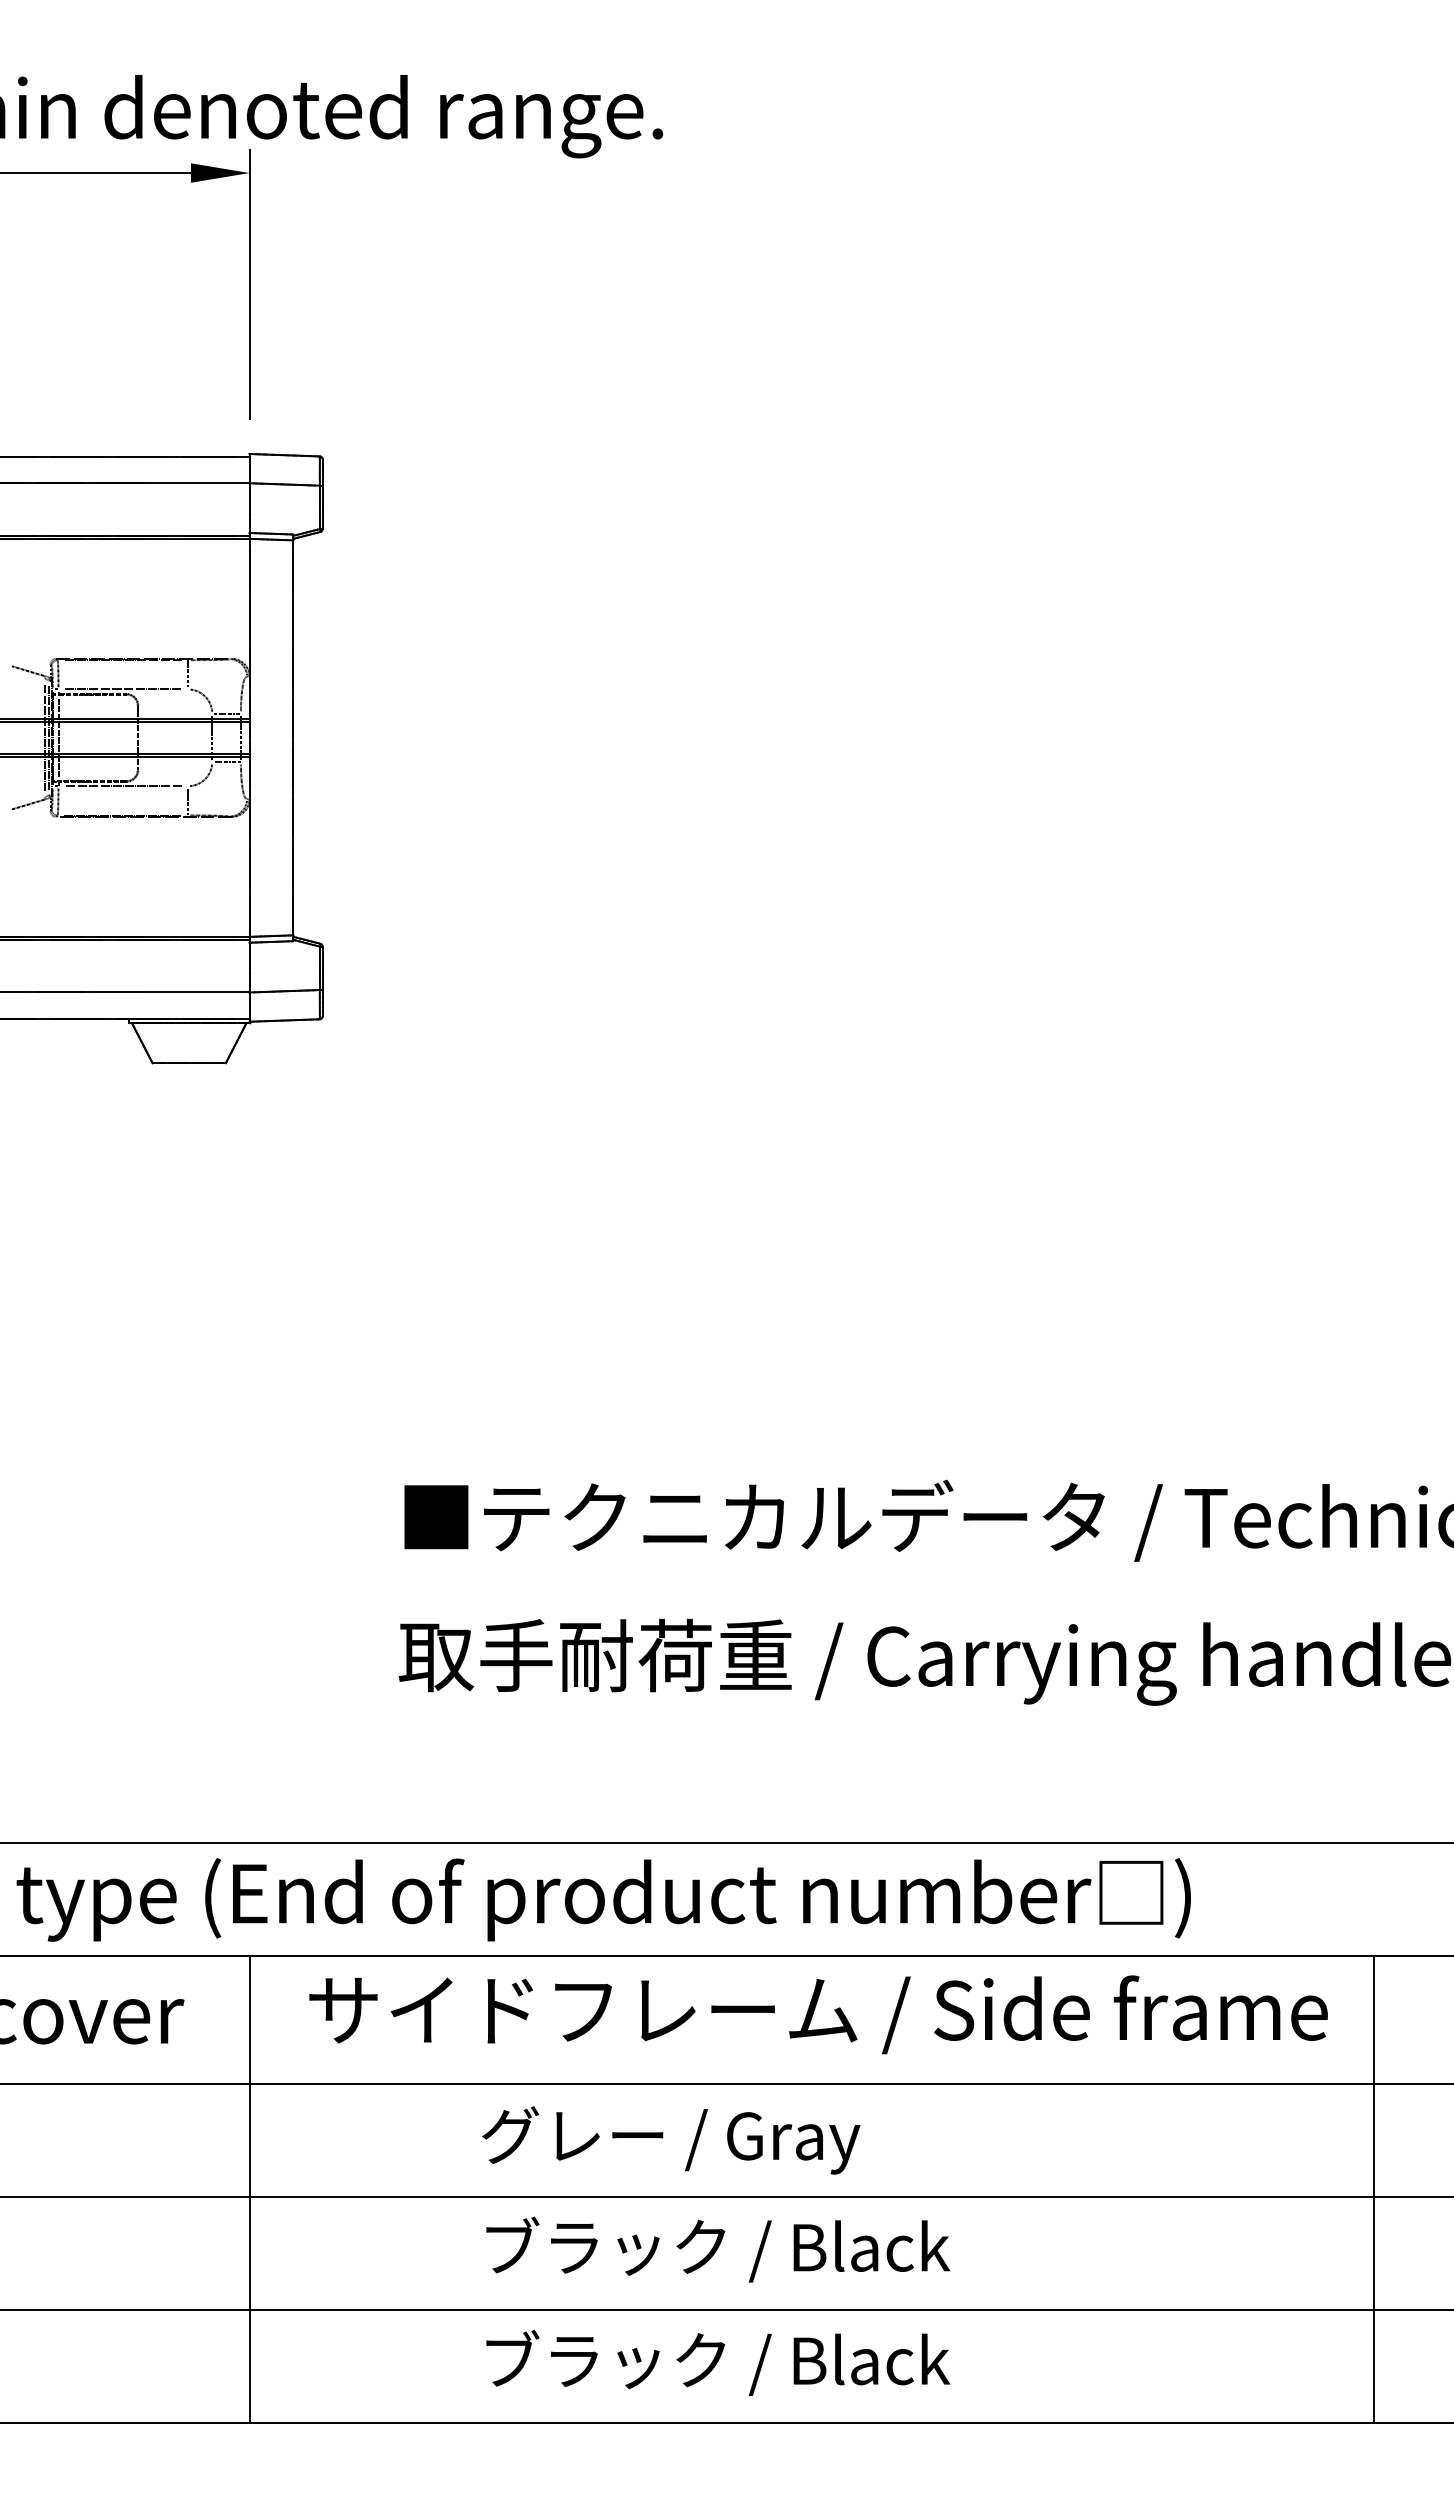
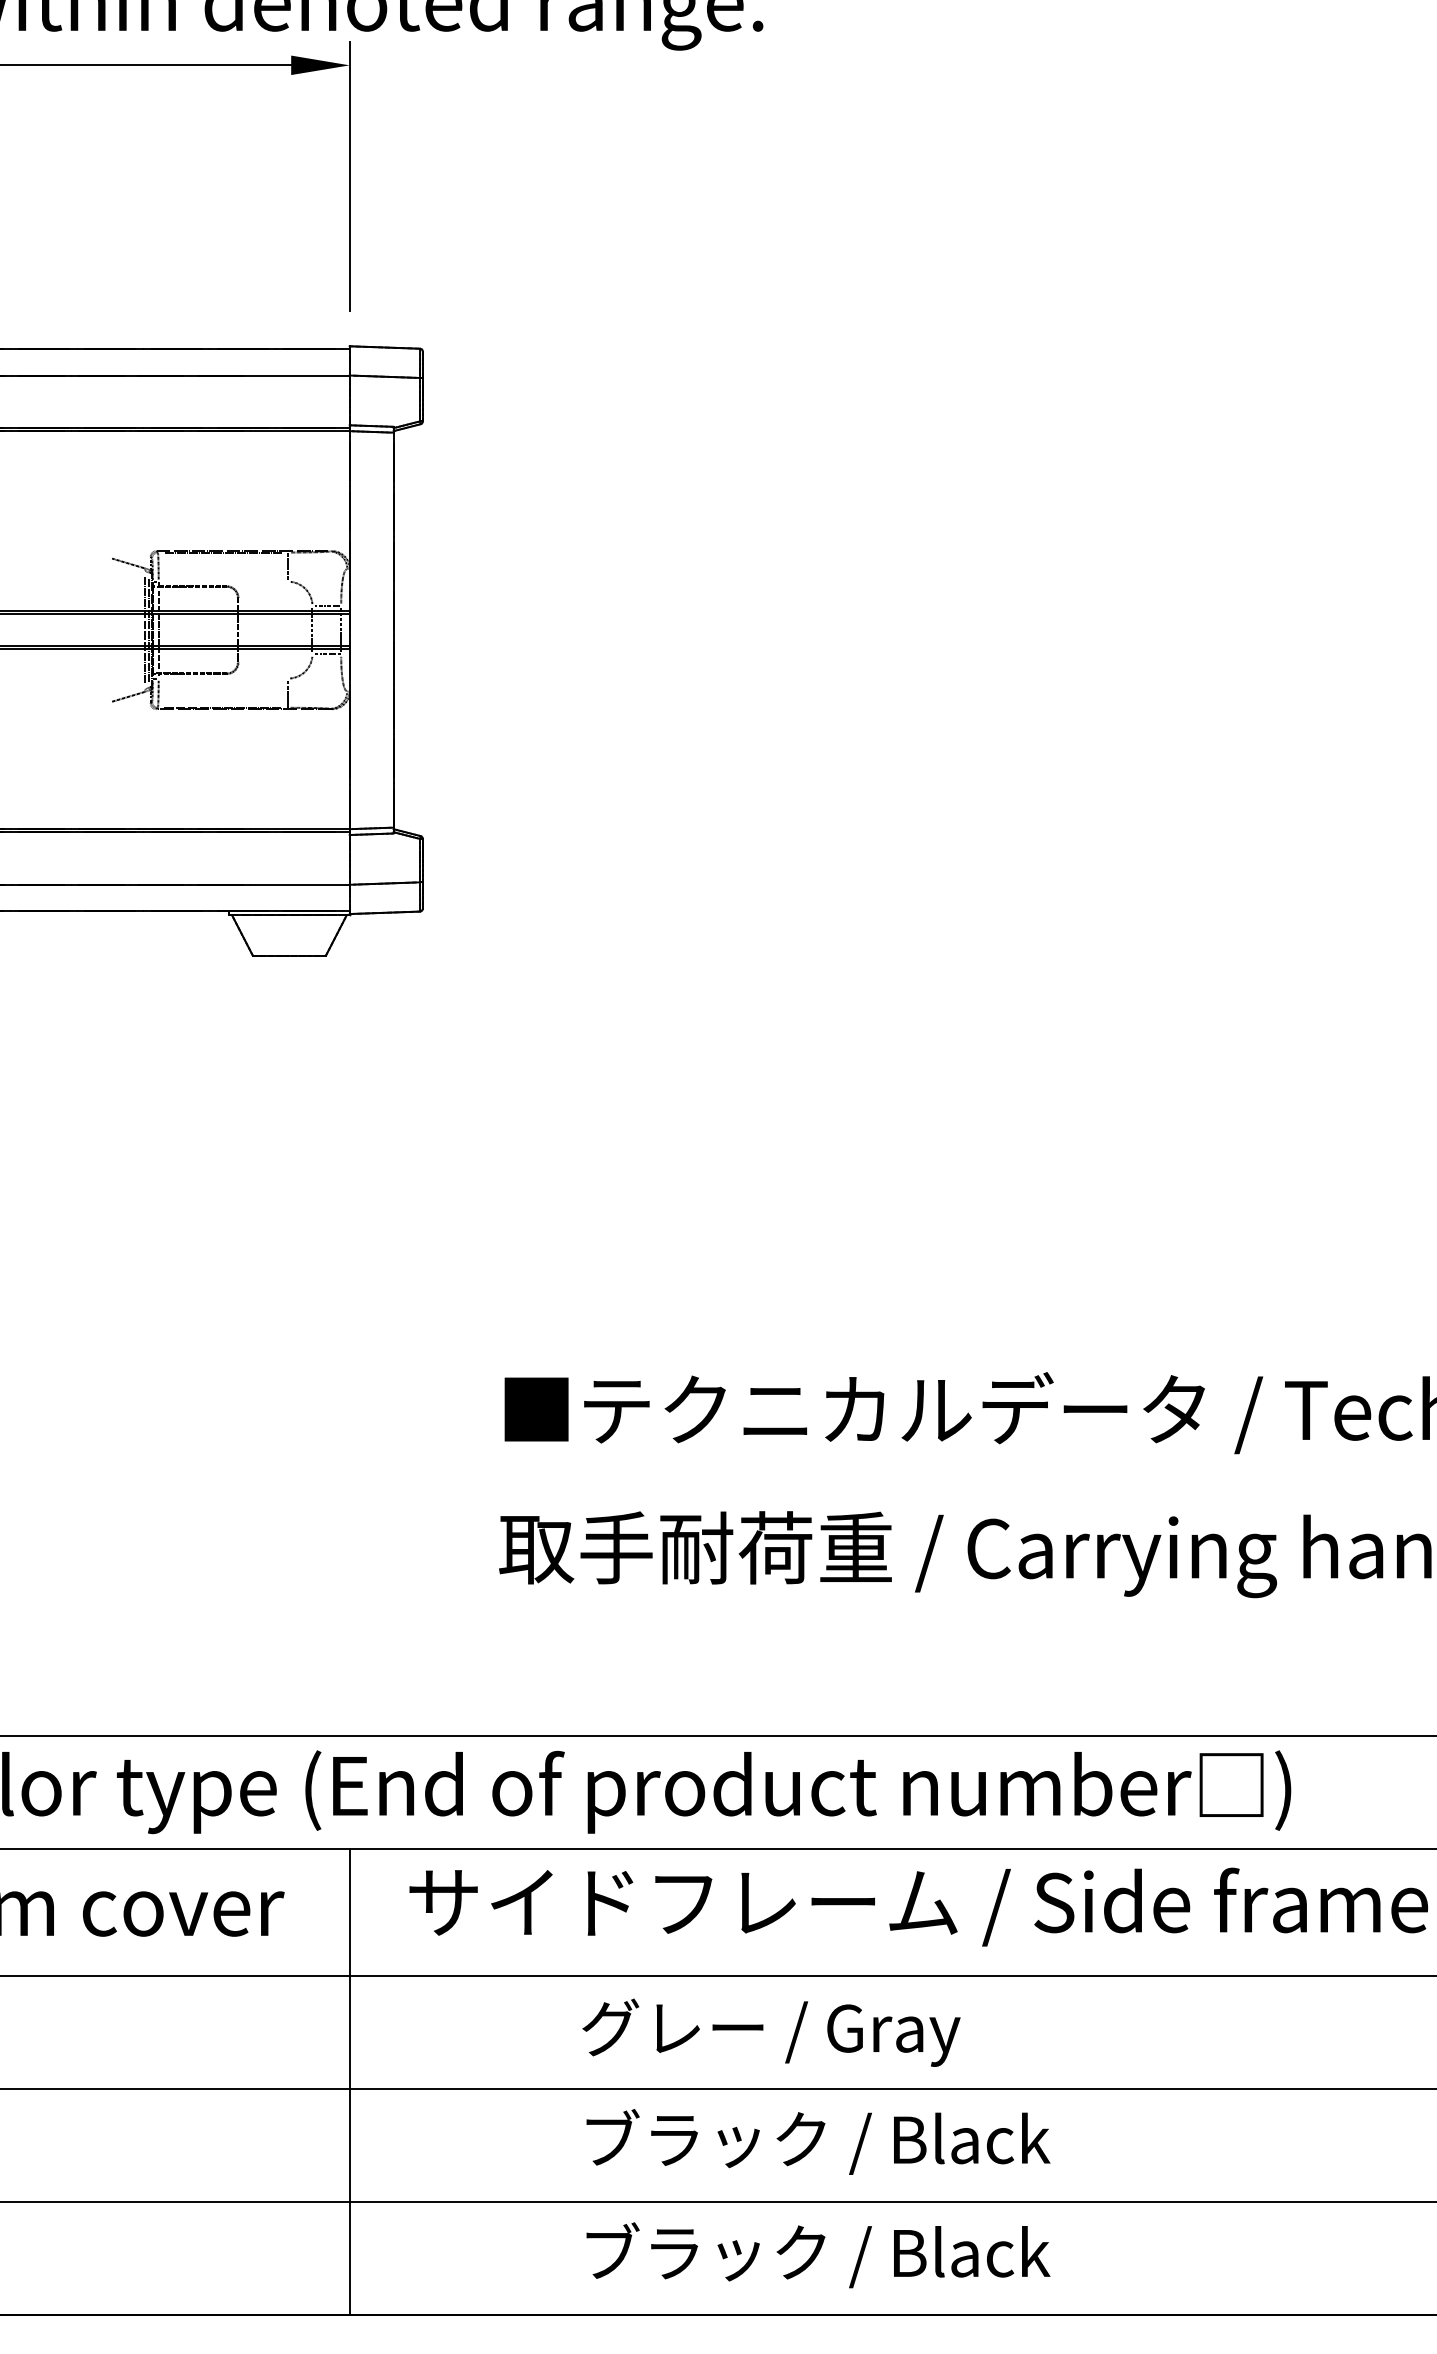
line: (122, 689) -> (222, 581), removed
line: (122, 786) -> (222, 678), removed

